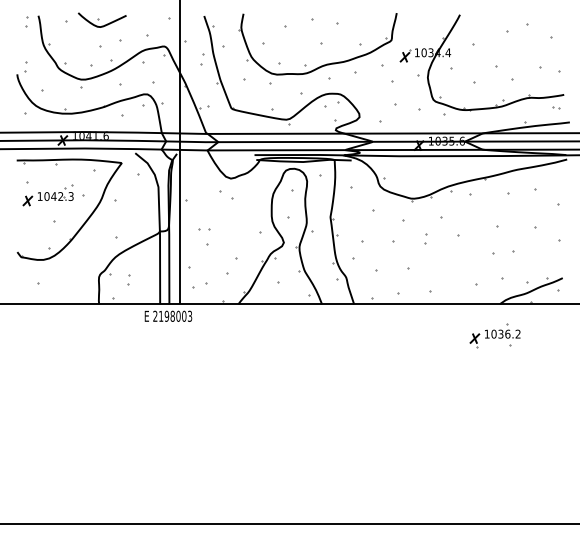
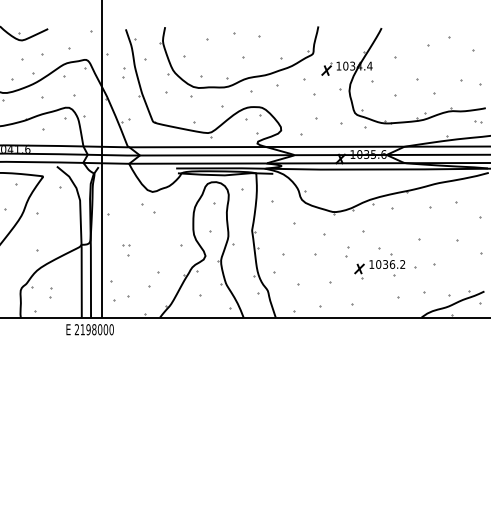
part: (204, 236) -> (126, 249), size x0.62
text: (189, 315) -> (111, 328), 2198003 -> 2198000
part: (494, 335) -> (379, 265), moved

